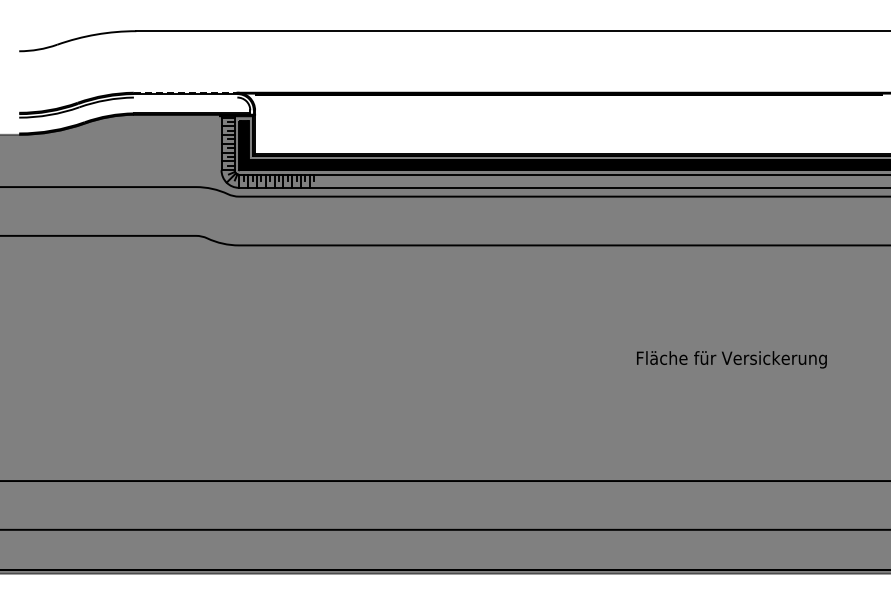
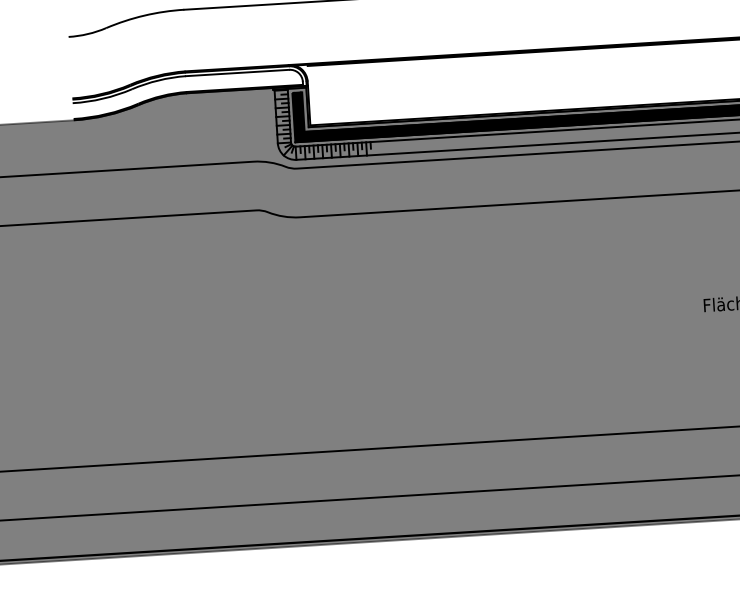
line: (185, 92) -> (237, 67), dashed -> solid
line: (185, 97) -> (237, 72), added

